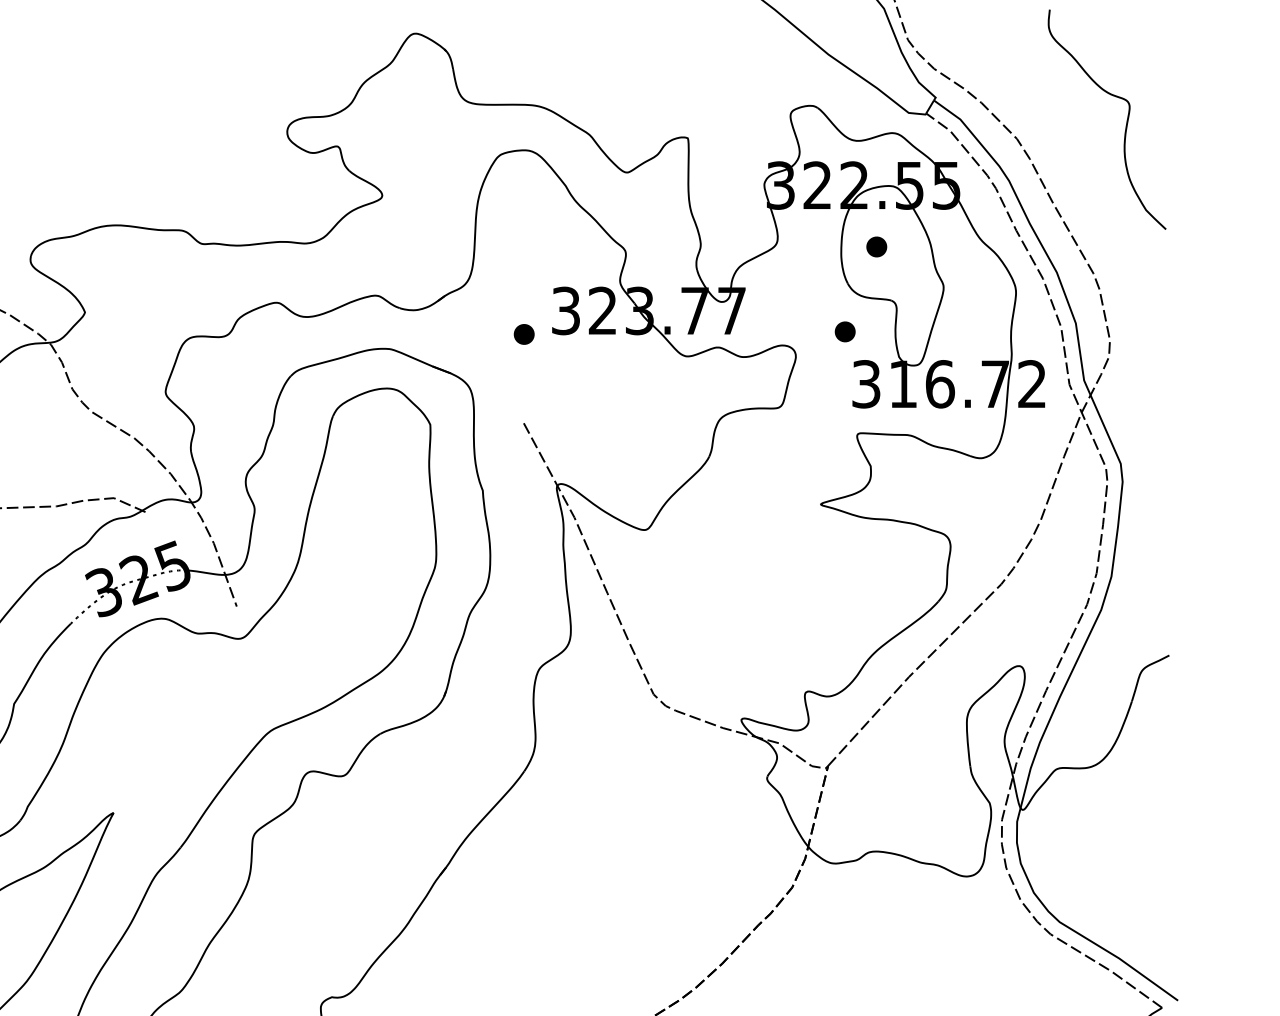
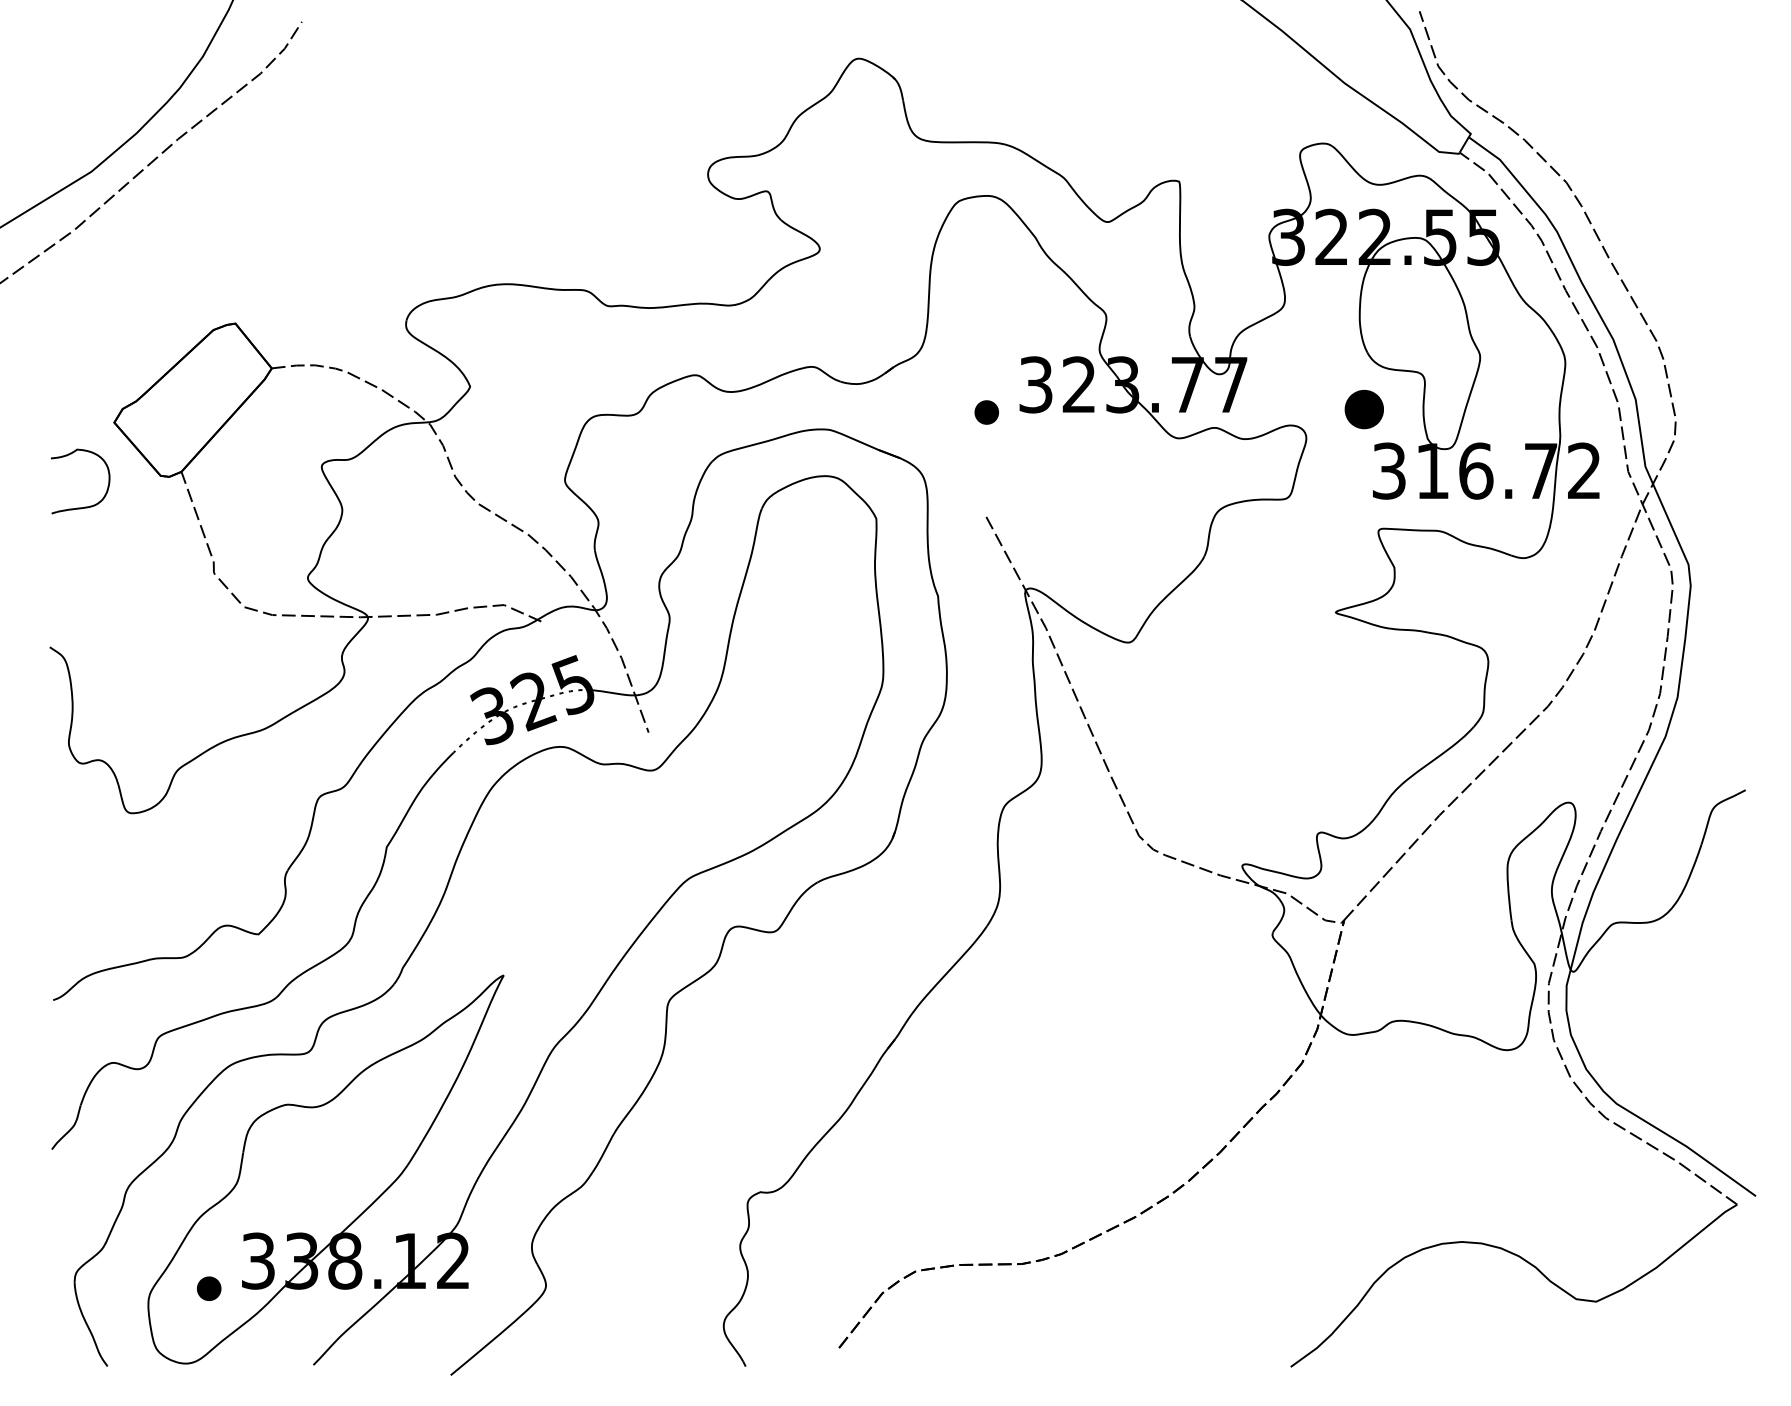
curve: (1126, 120) -> (1695, 160), removed
part: (876, 246) -> (1401, 309), removed
part: (845, 331) -> (1364, 409), size x1.6

